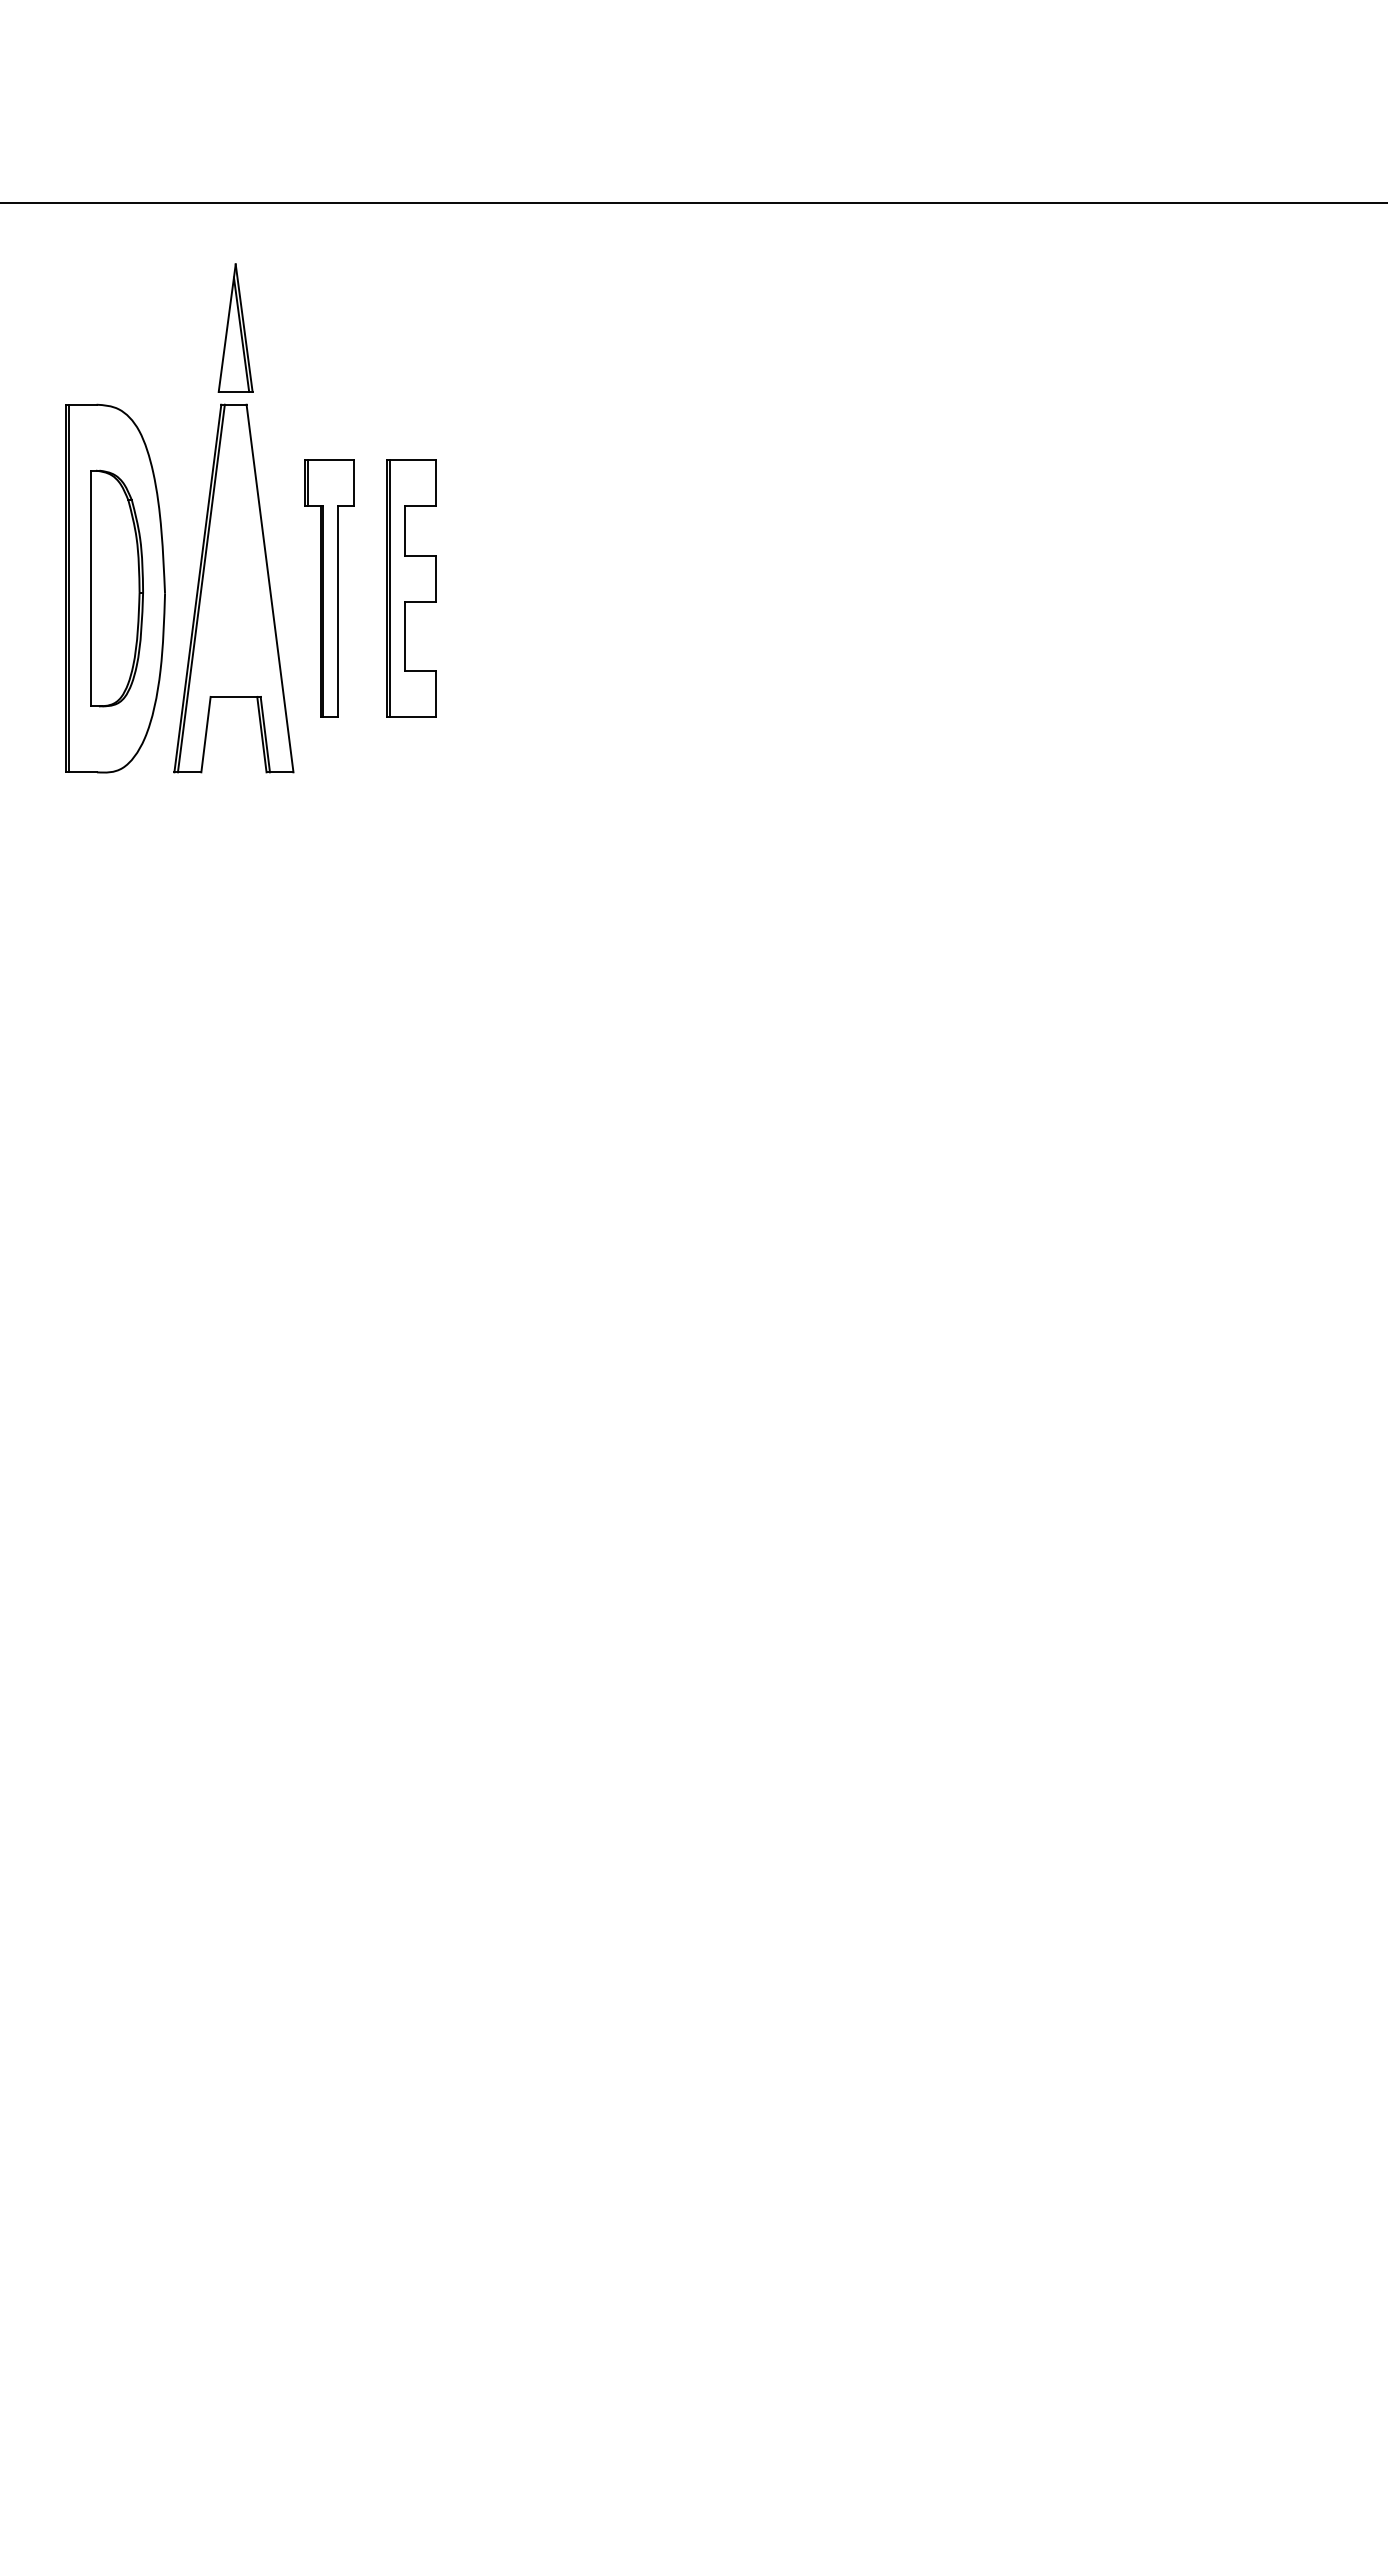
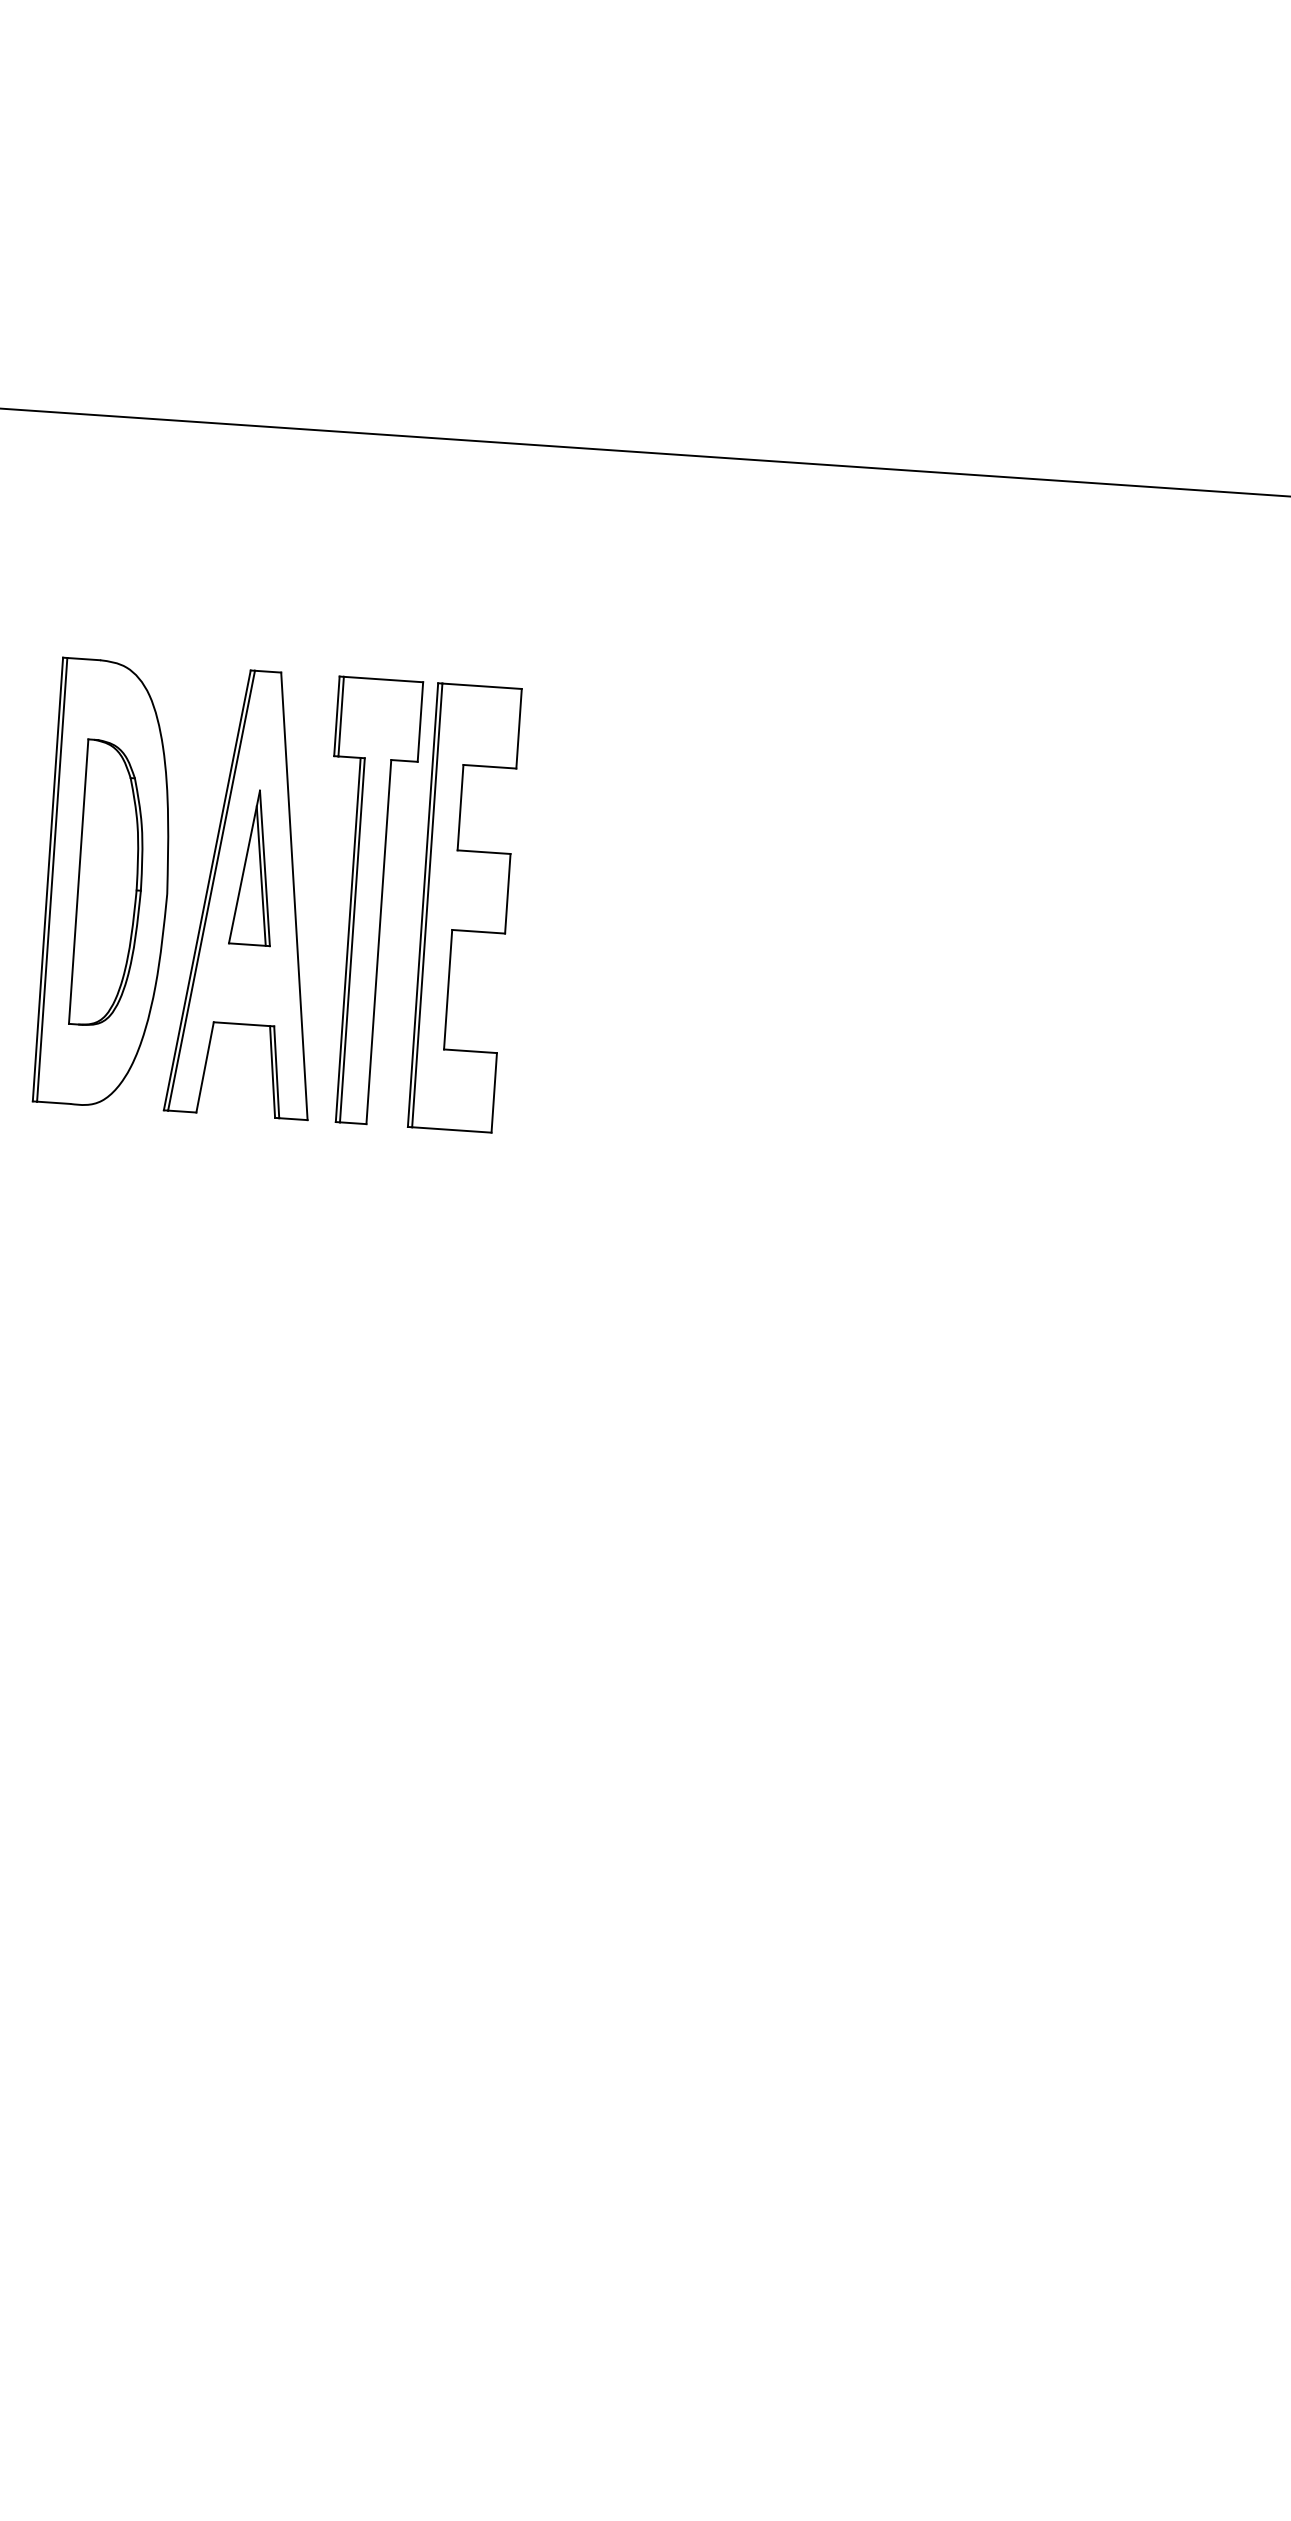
part: (235, 327) -> (254, 866), moved
part: (329, 588) -> (366, 901), size x1.43
part: (411, 588) -> (465, 907), size x1.43

